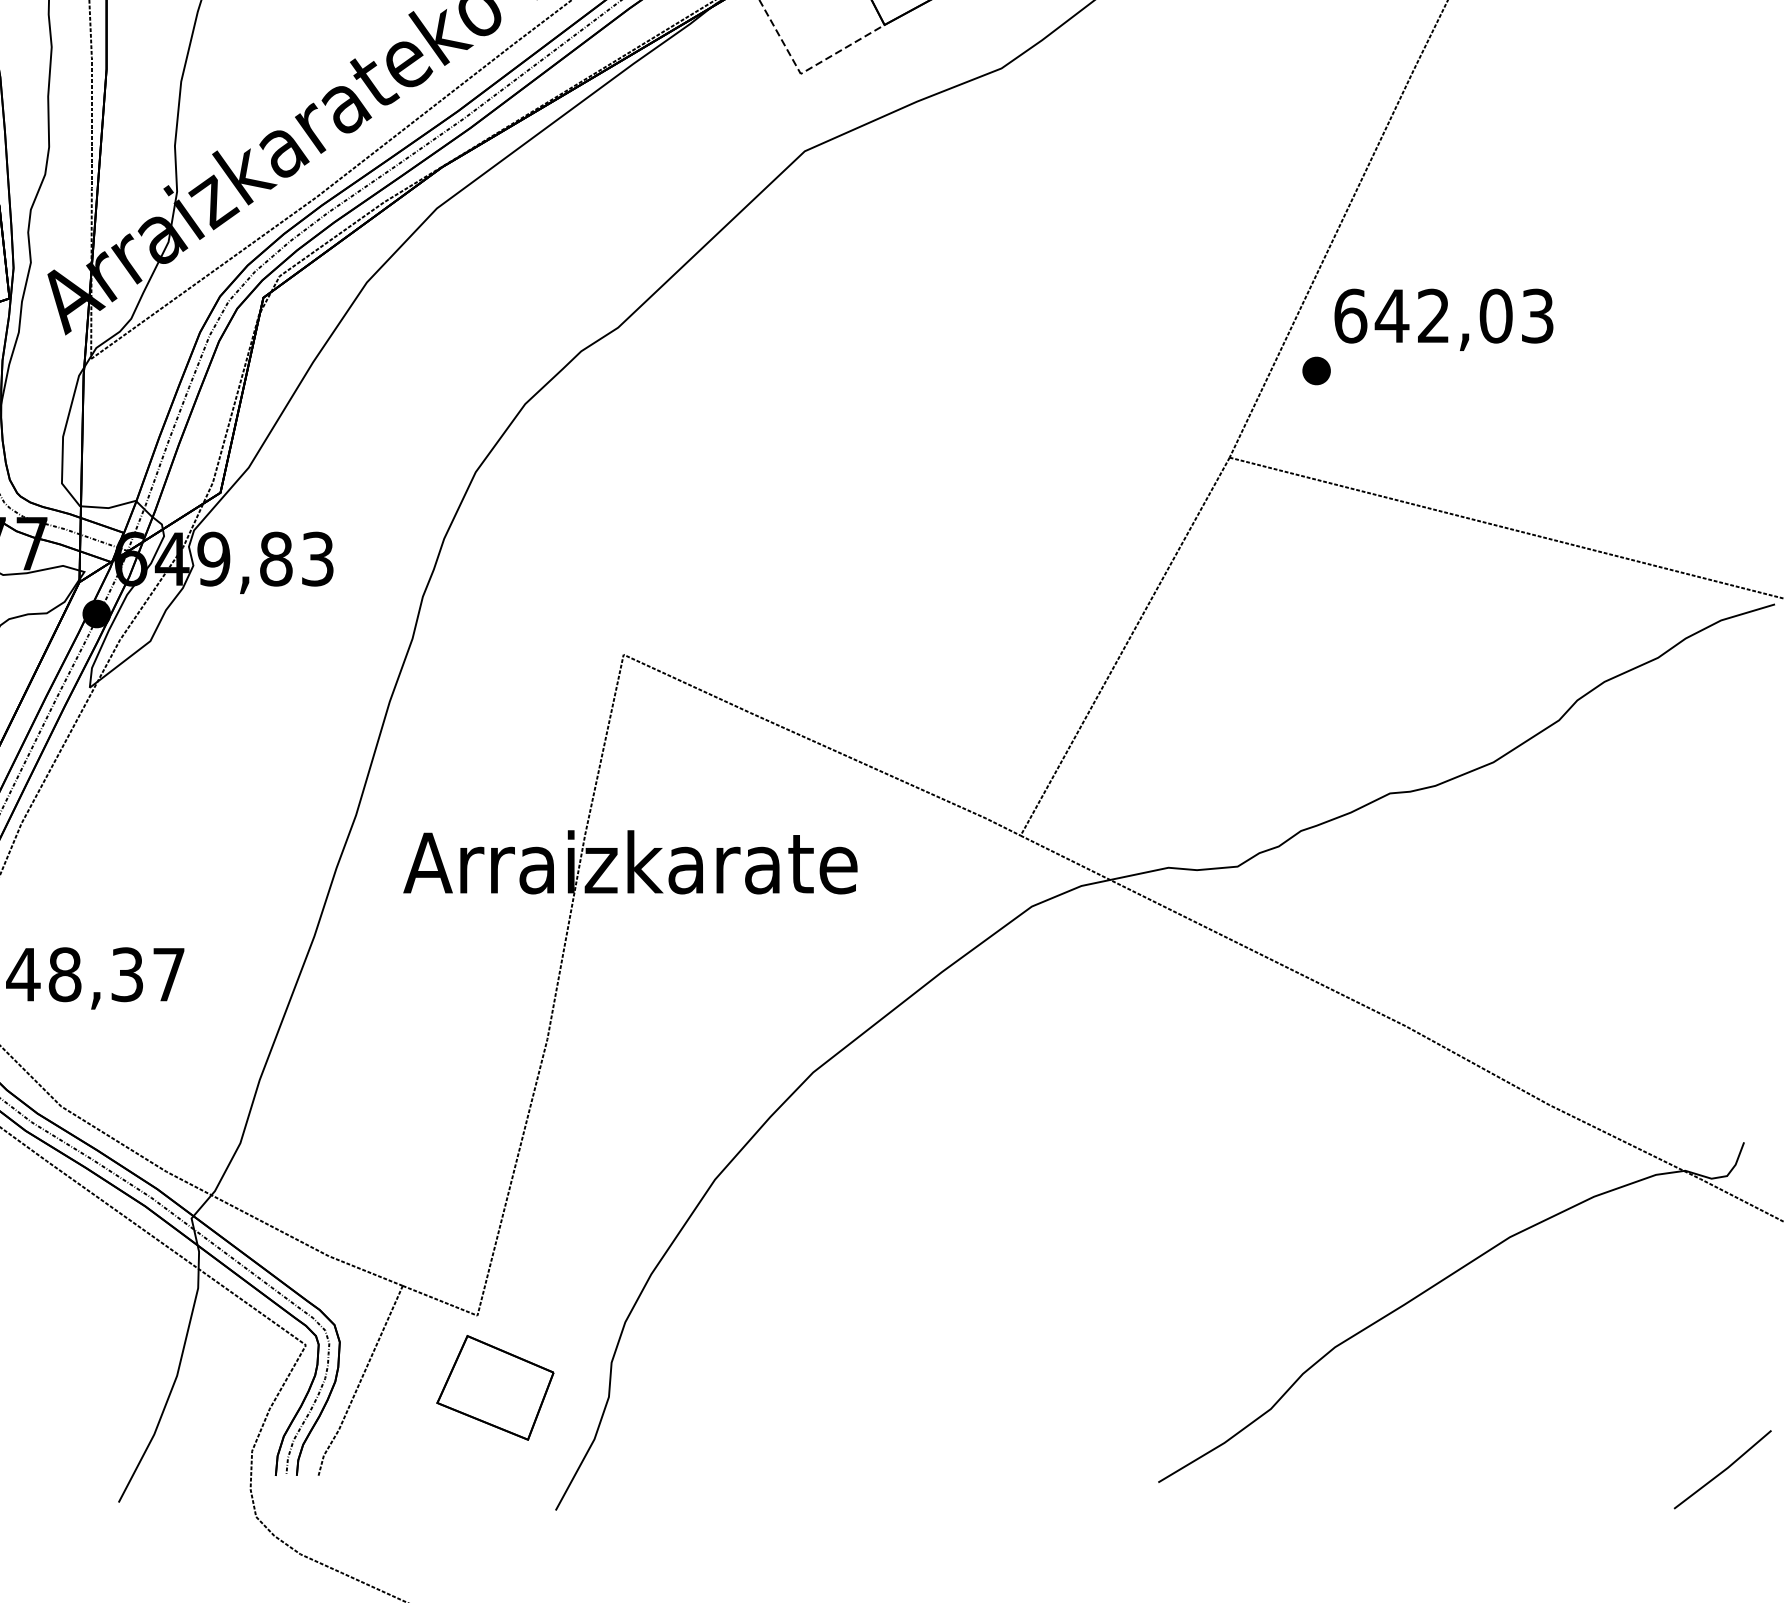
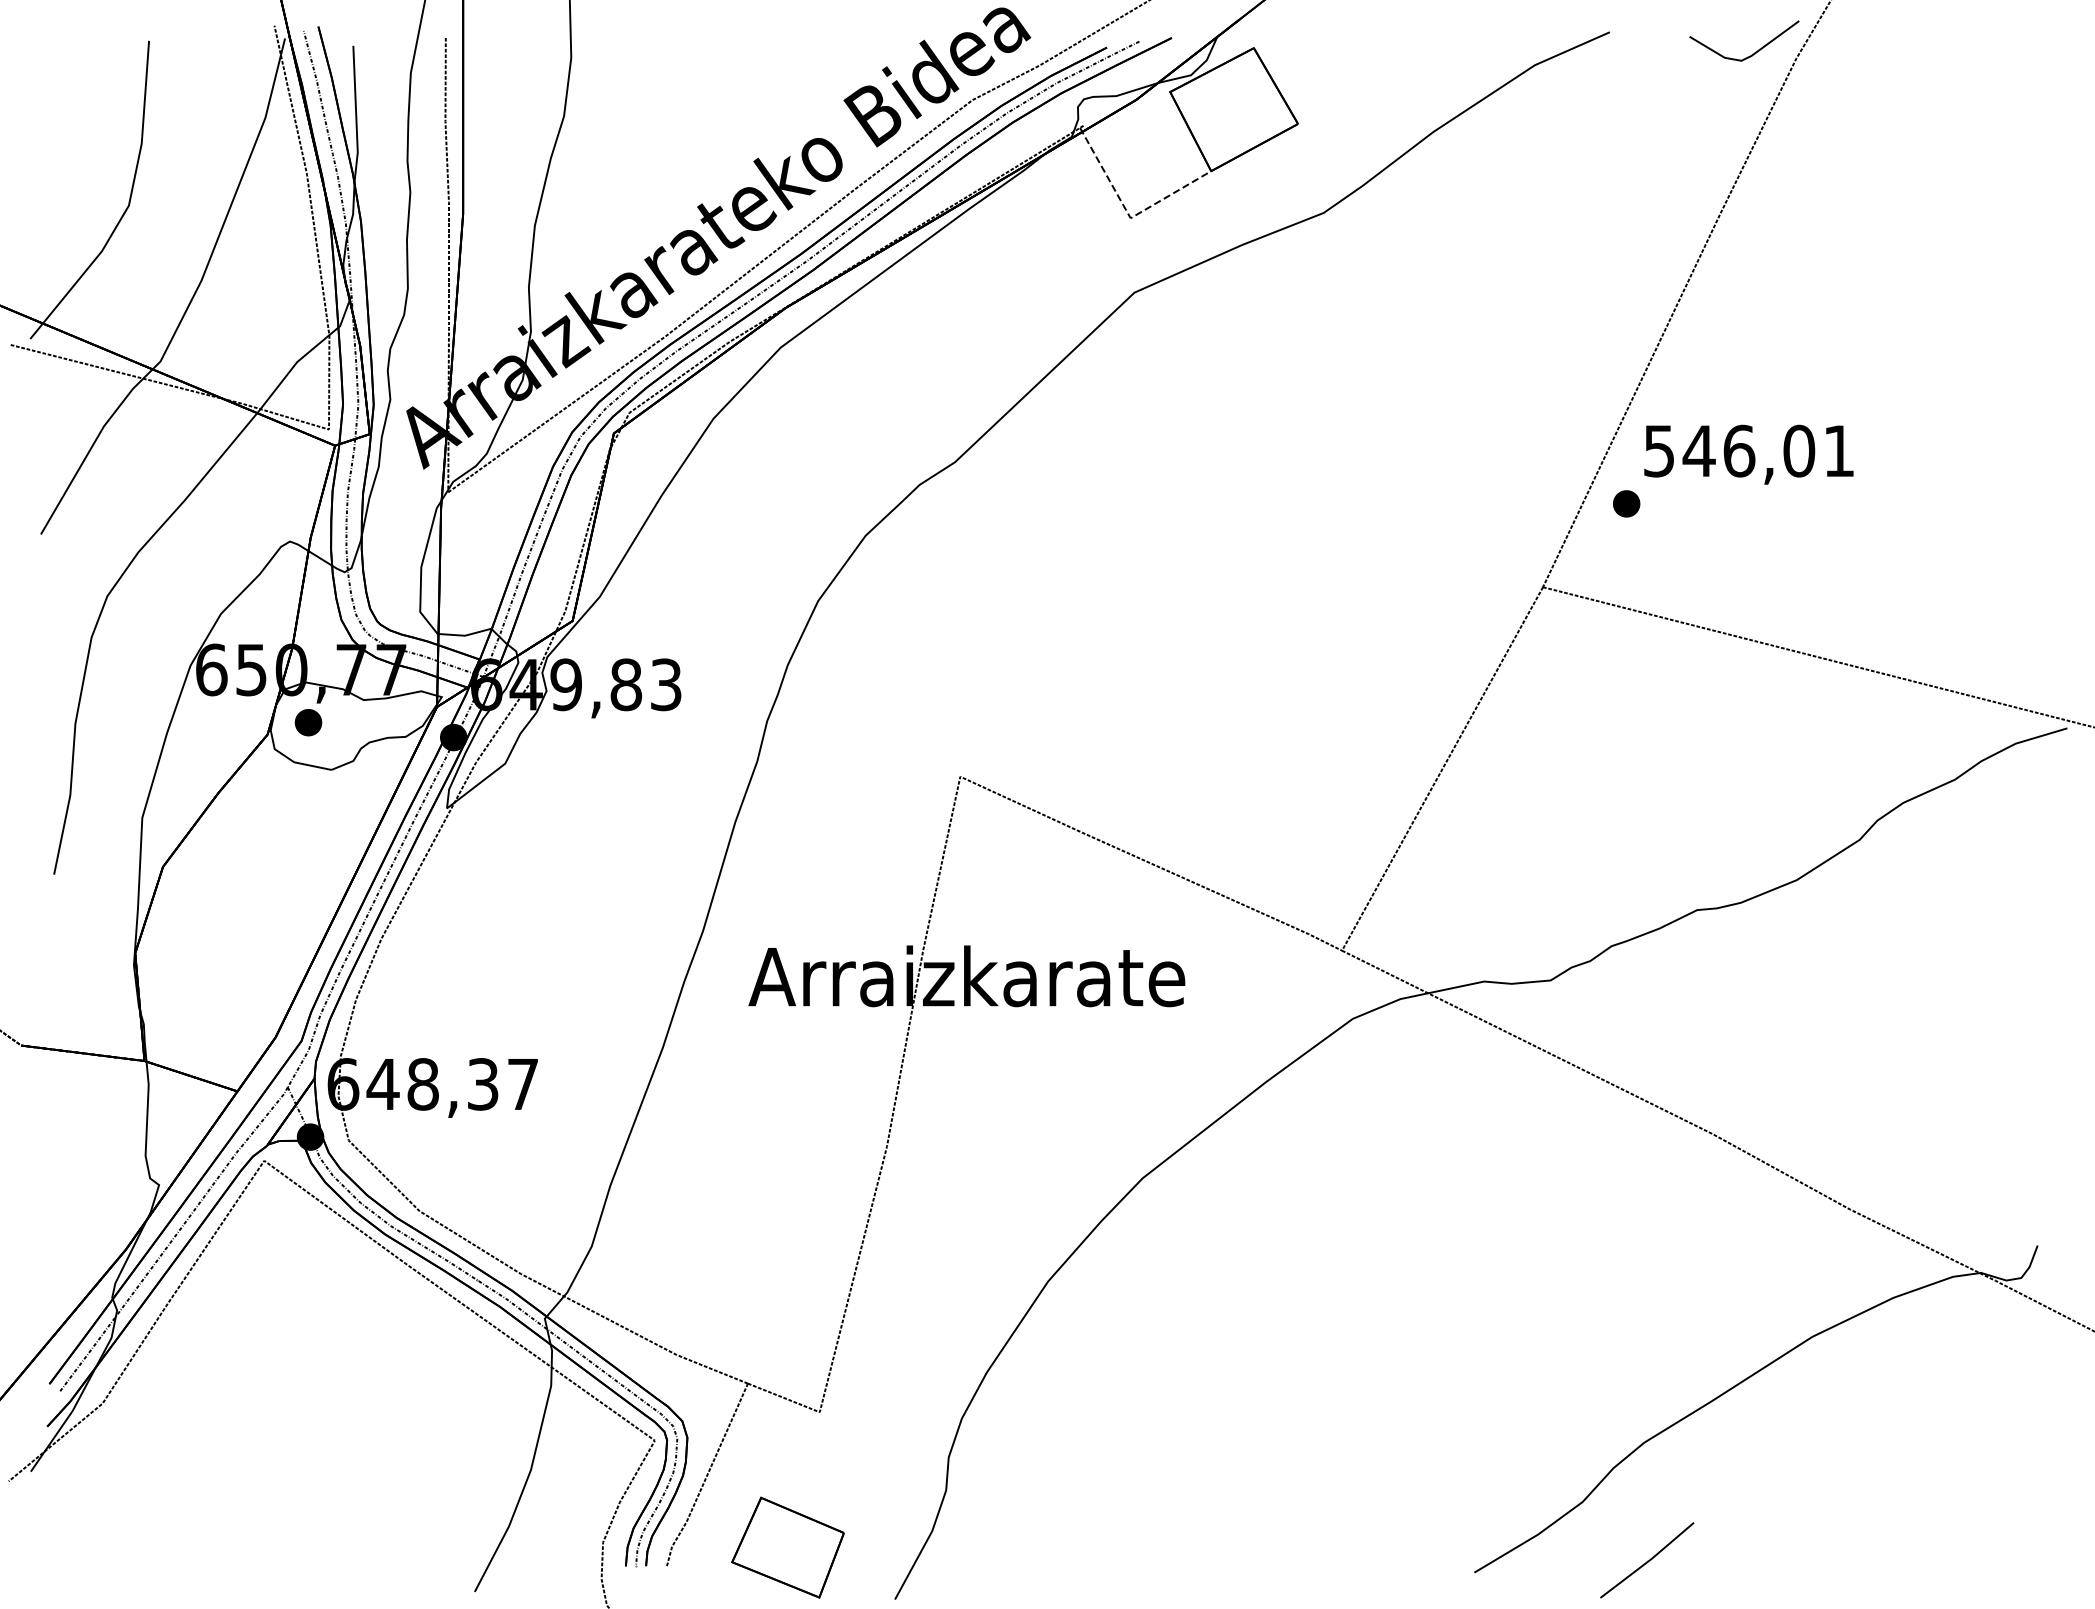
text: (1443, 315) -> (1748, 450), 642,03 -> 546,01
part: (494, 1387) -> (787, 1547), moved
line: (1723, 1469) -> (1647, 1560), moved

